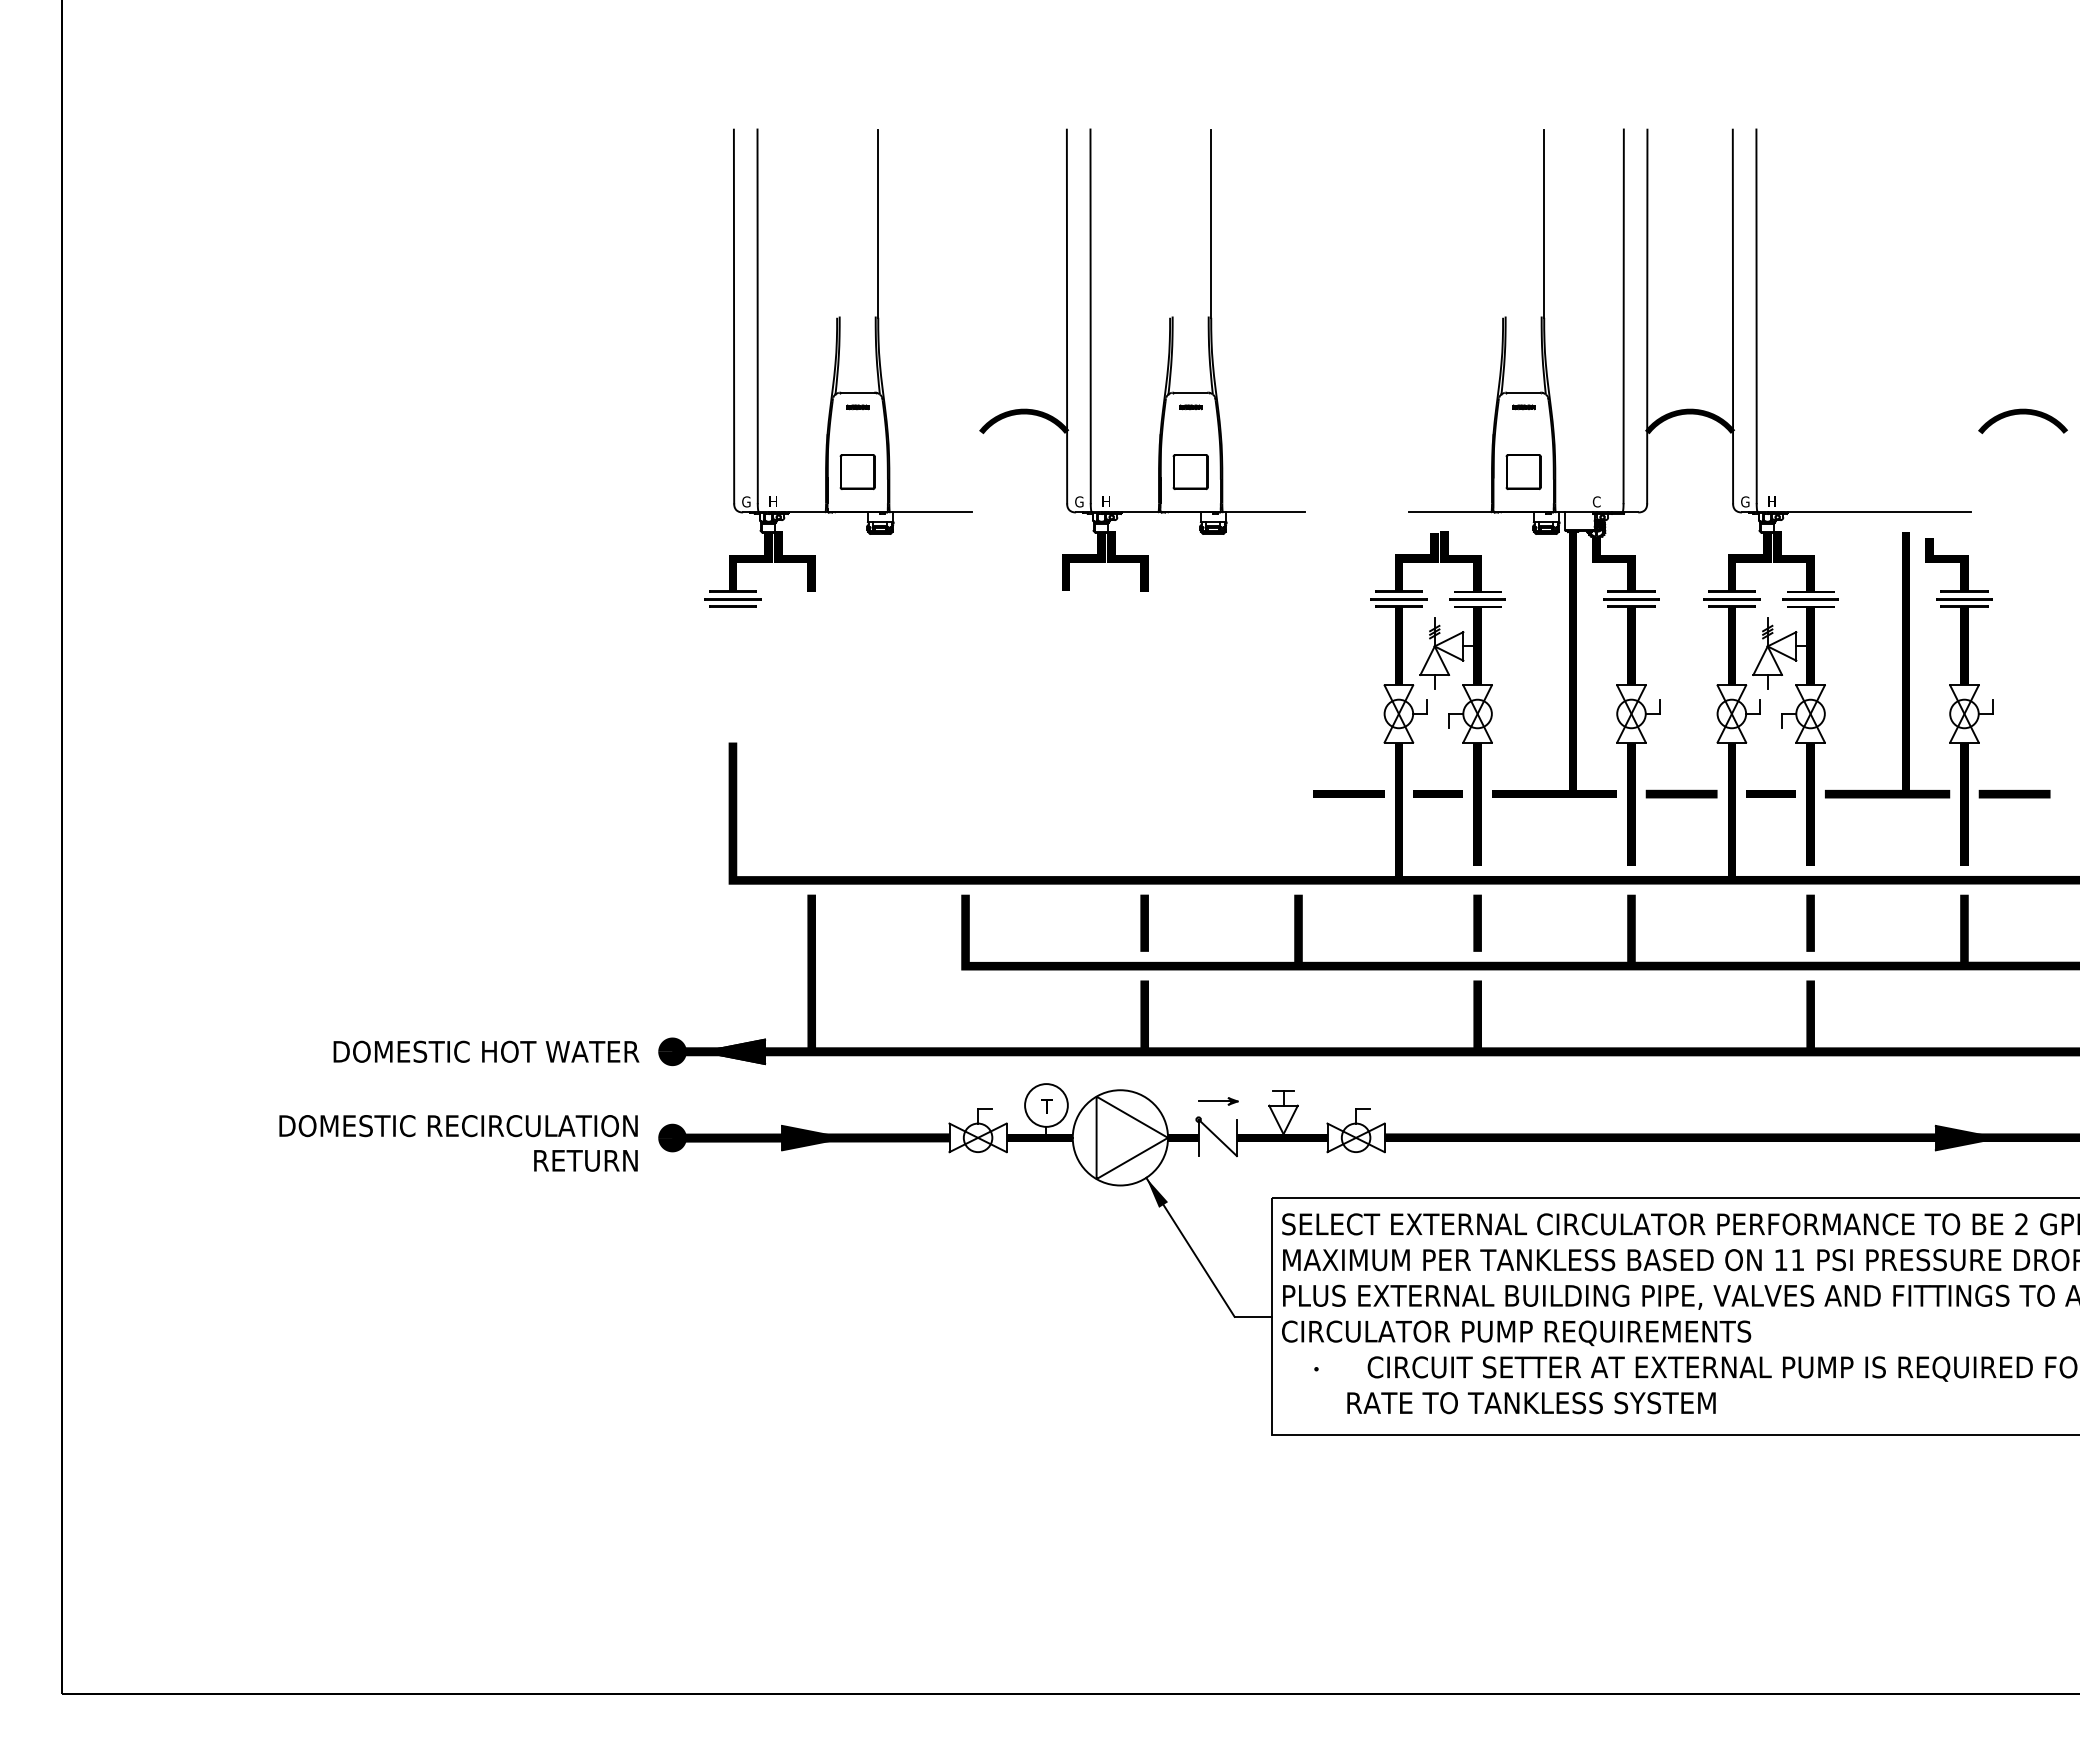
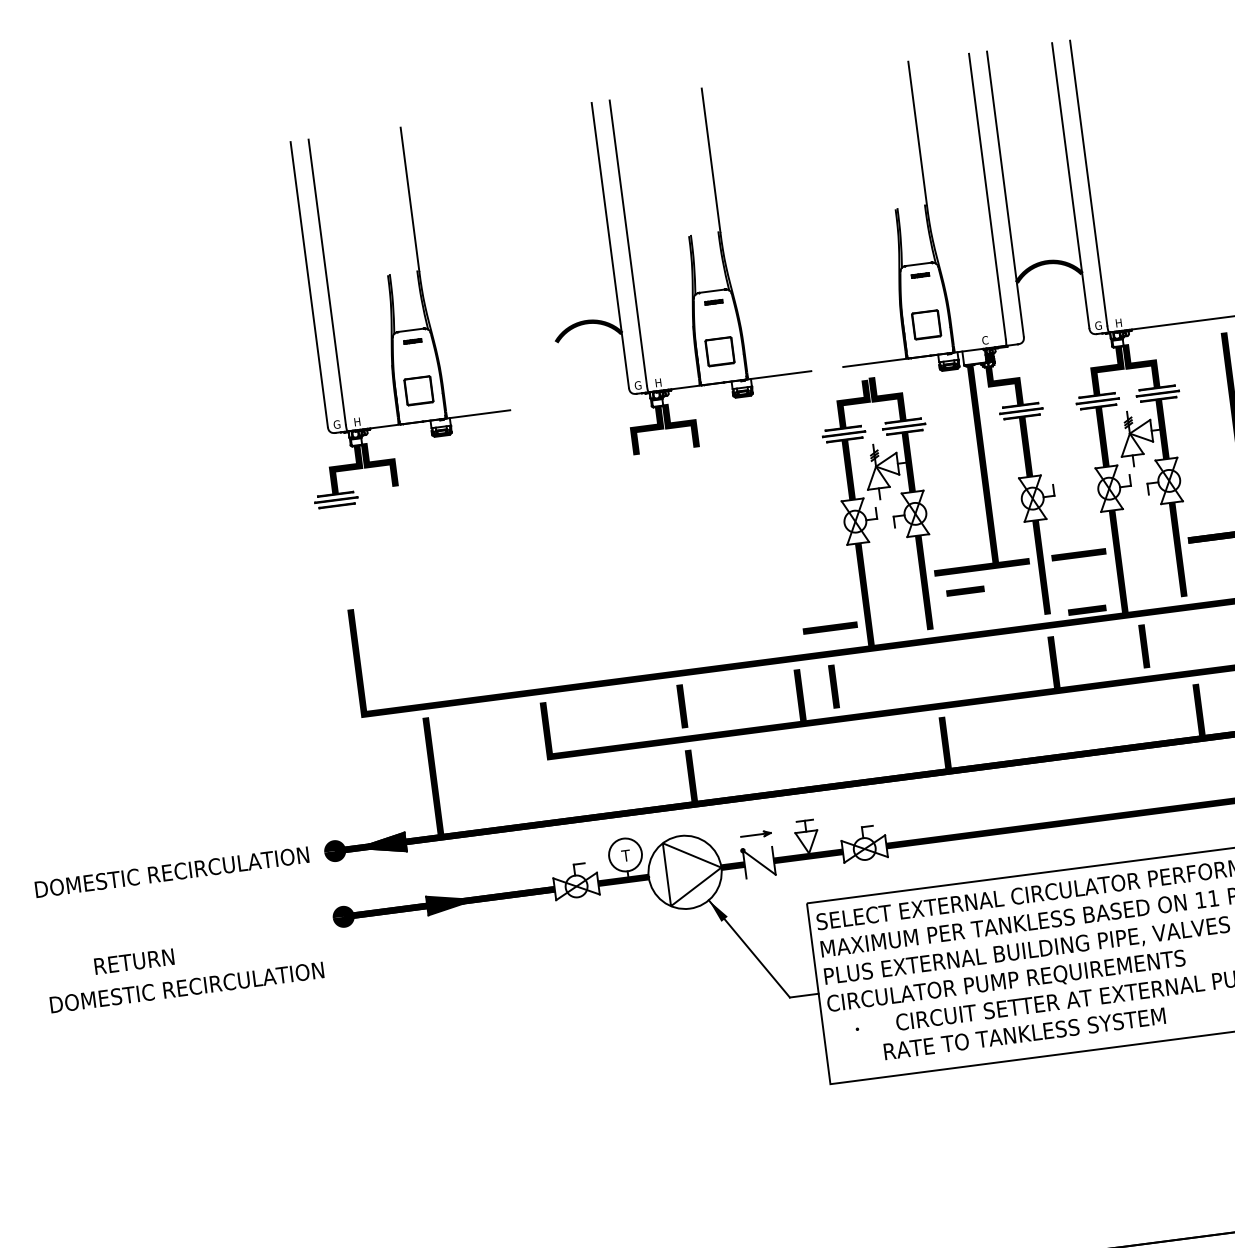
part: (1167, 359) -> (691, 268), moved
line: (1348, 793) -> (830, 627), moved
line: (1437, 793) -> (964, 590), moved
line: (1770, 793) -> (1086, 609), moved
line: (1477, 922) -> (833, 686), moved
line: (1810, 922) -> (1144, 645), moved
text: (459, 1051) -> (172, 871), DOMESTIC HOT WATER -> DOMESTIC RECIRCULATION
text: (458, 1126) -> (187, 987), moved
text: (585, 1160) -> (133, 961), moved

